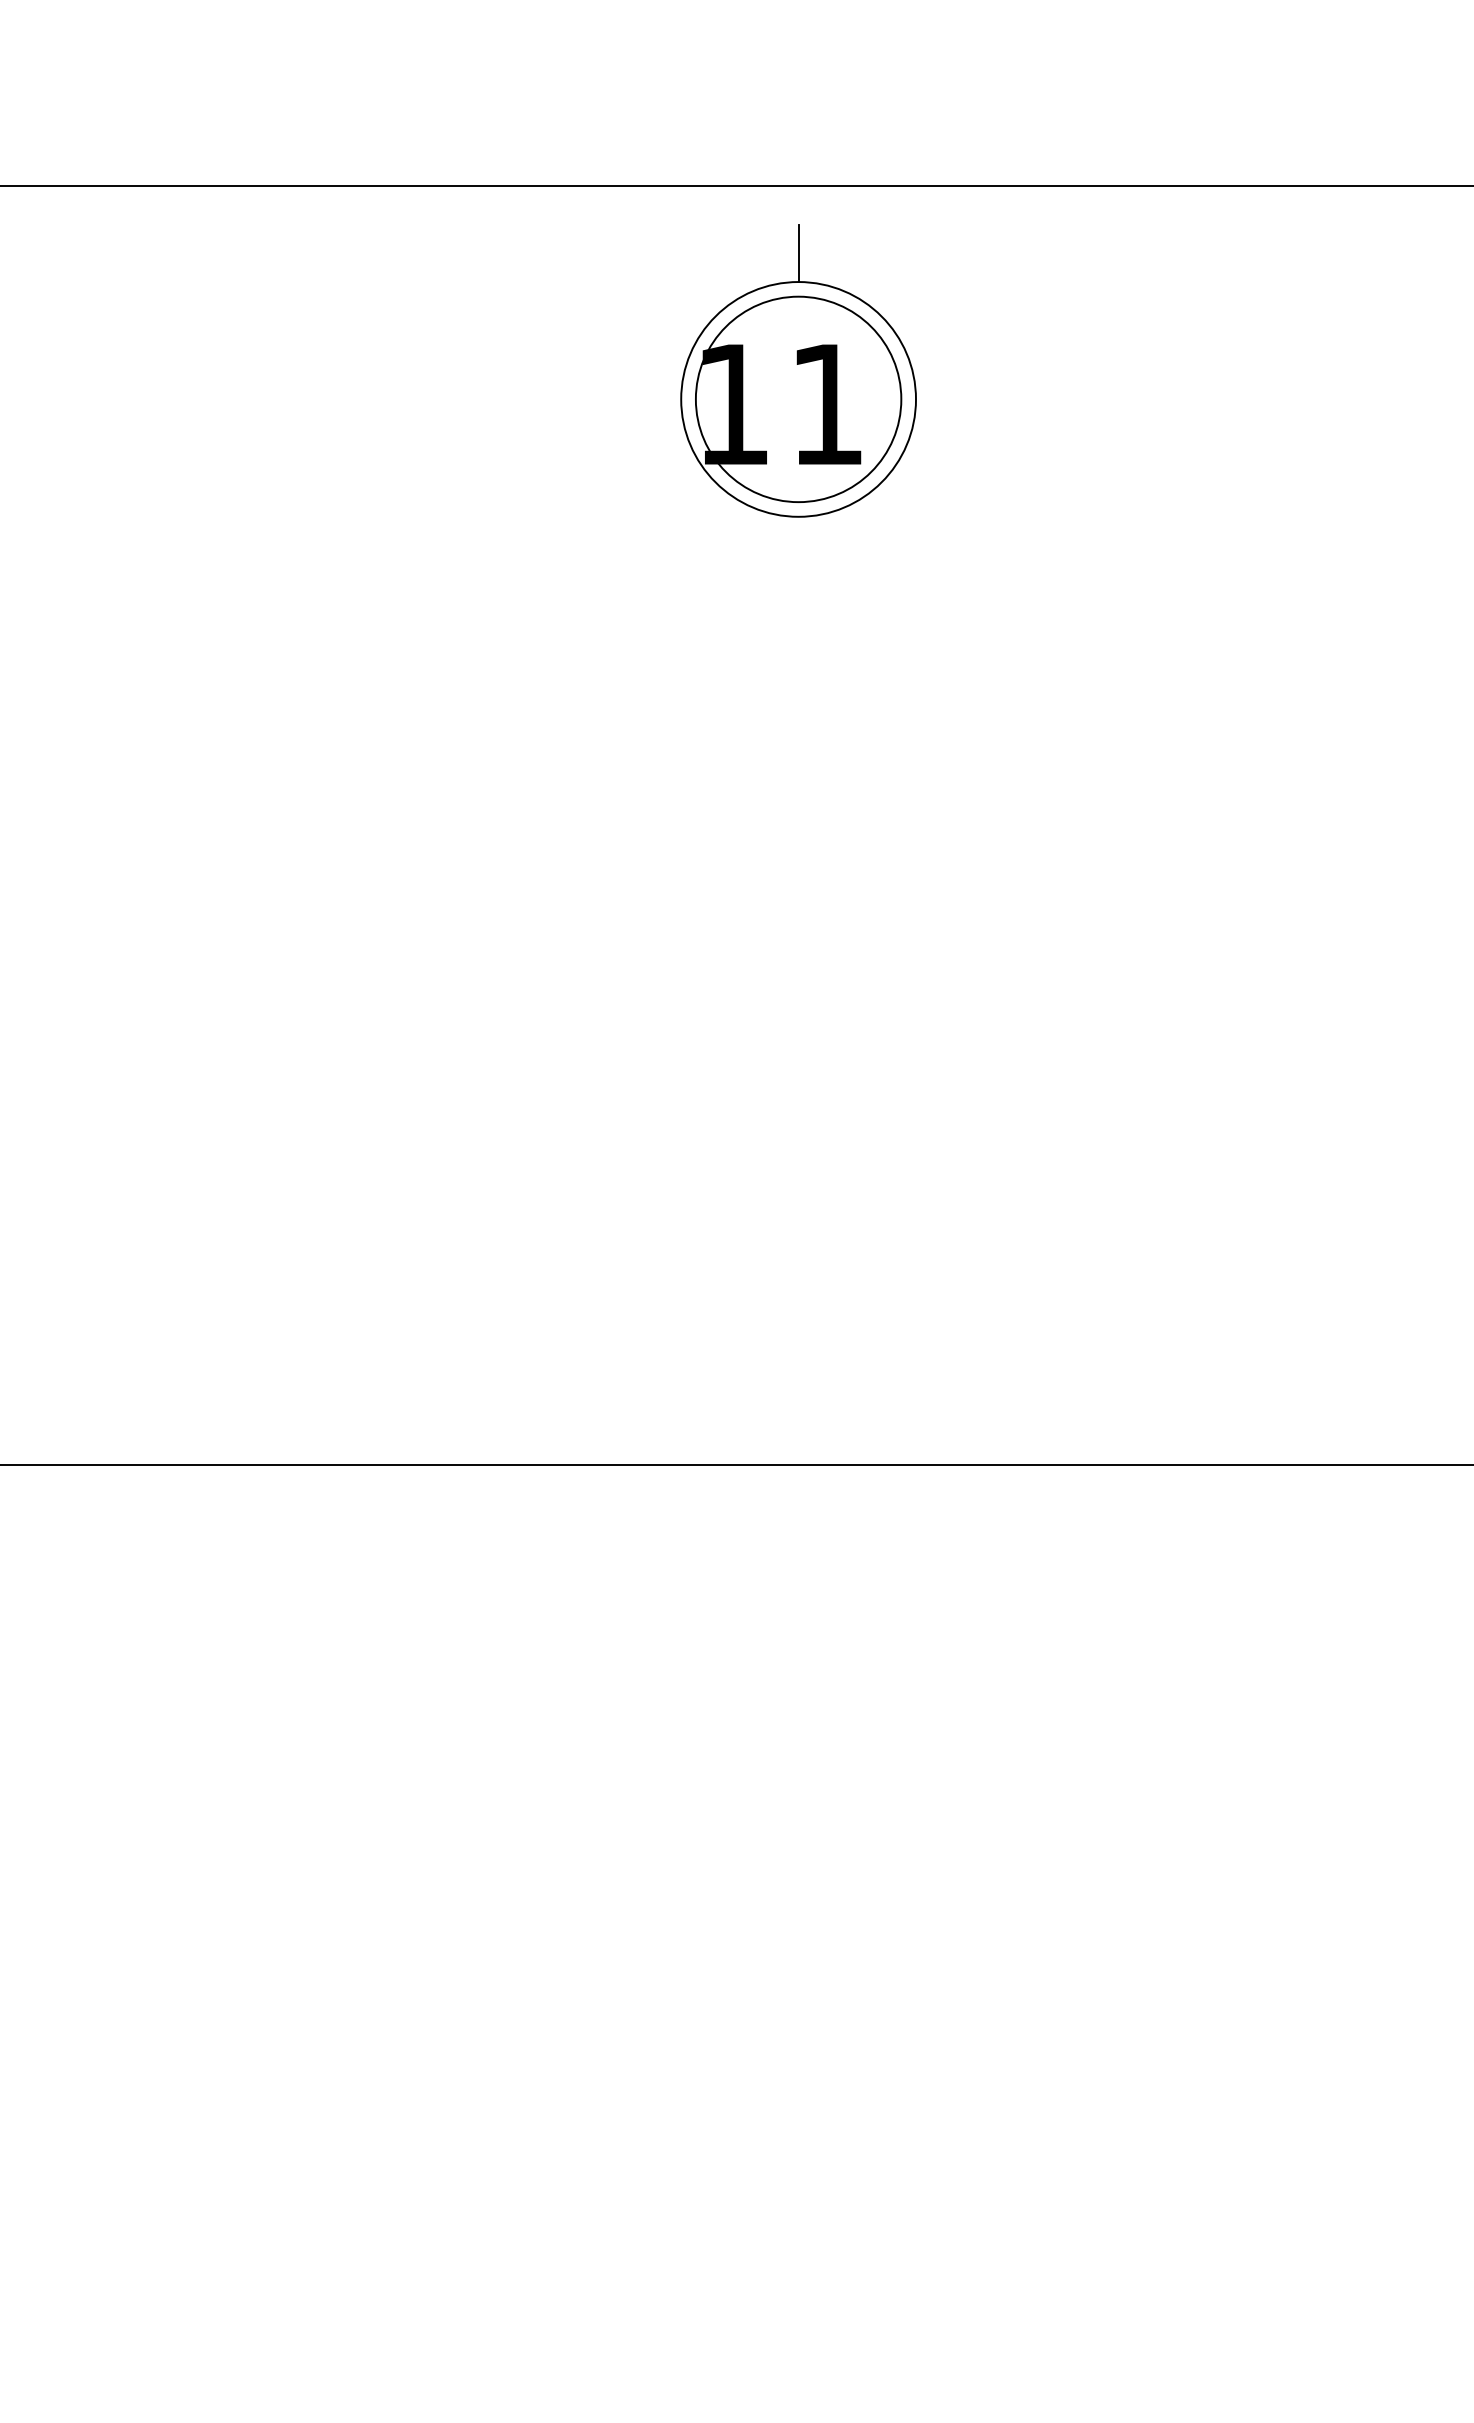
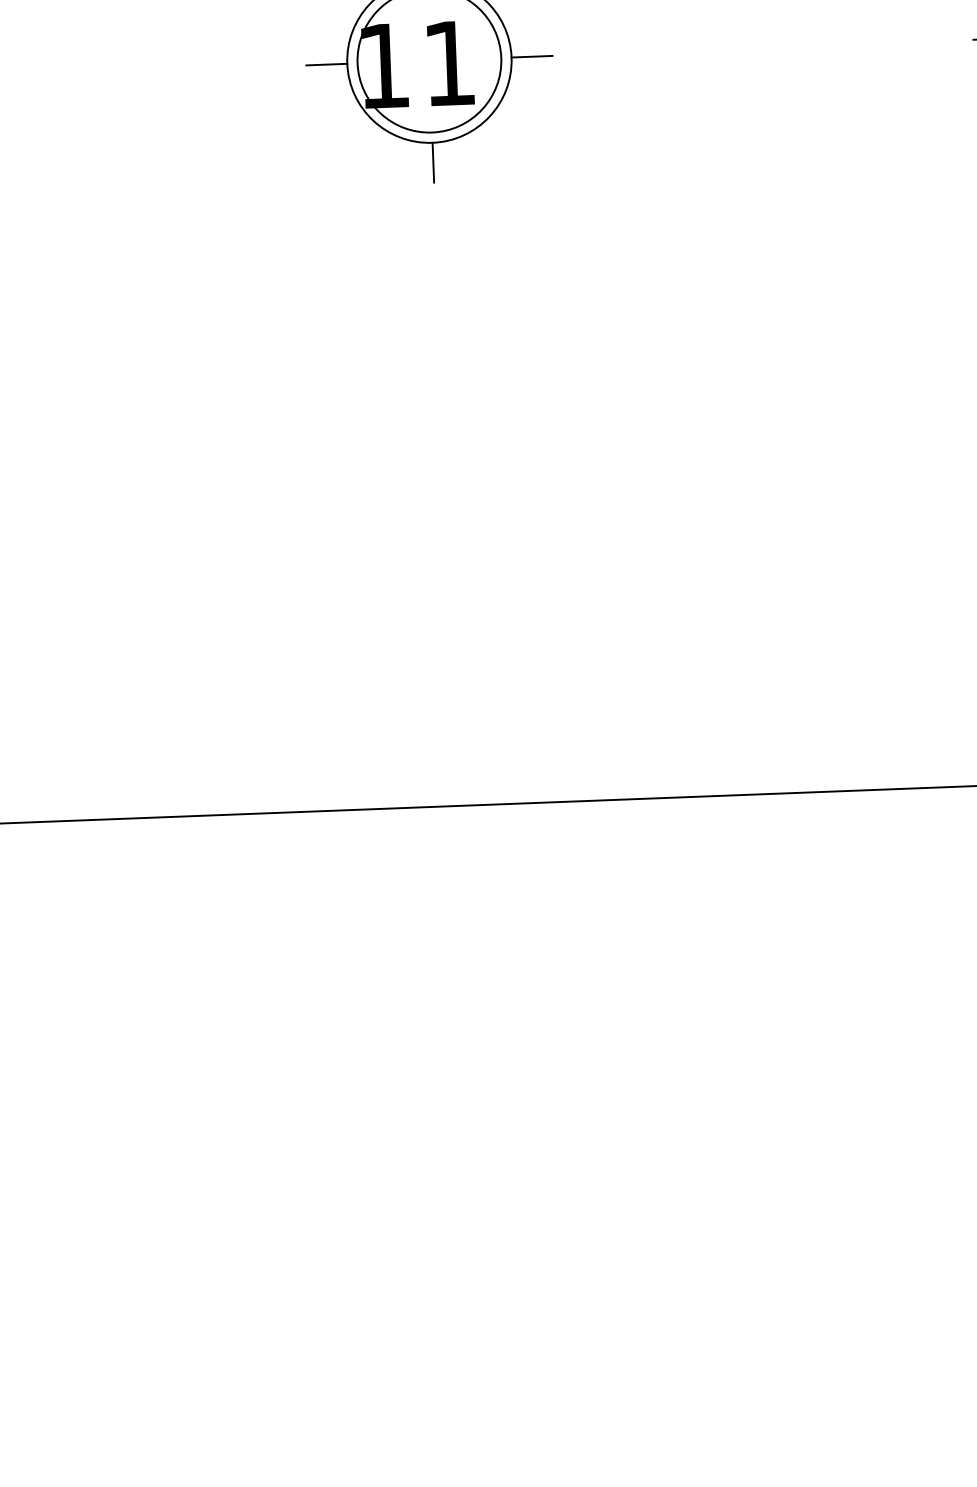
line: (651, 399) -> (326, 64), added
line: (945, 399) -> (532, 56), added
line: (798, 544) -> (433, 162), added

